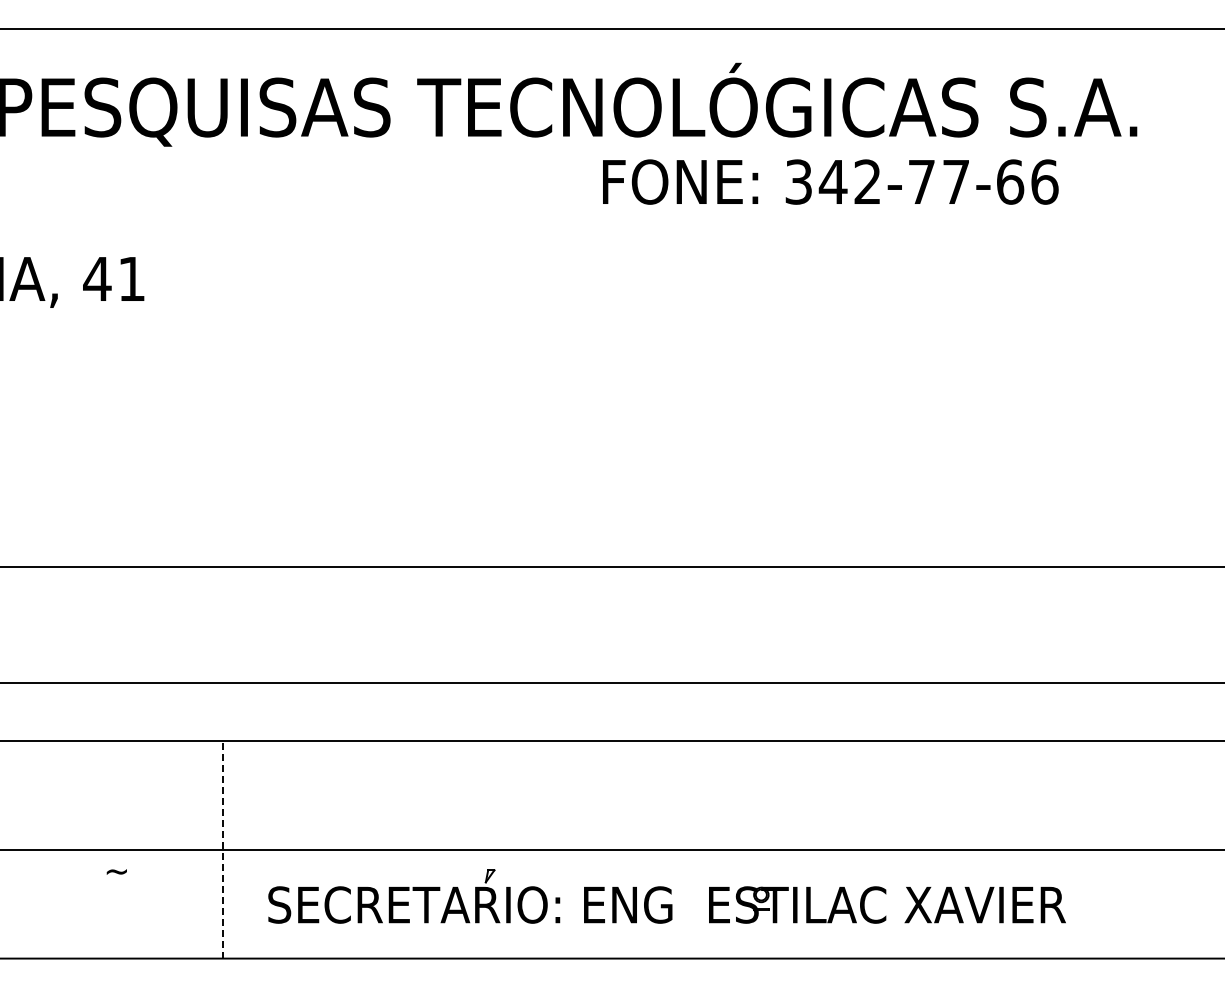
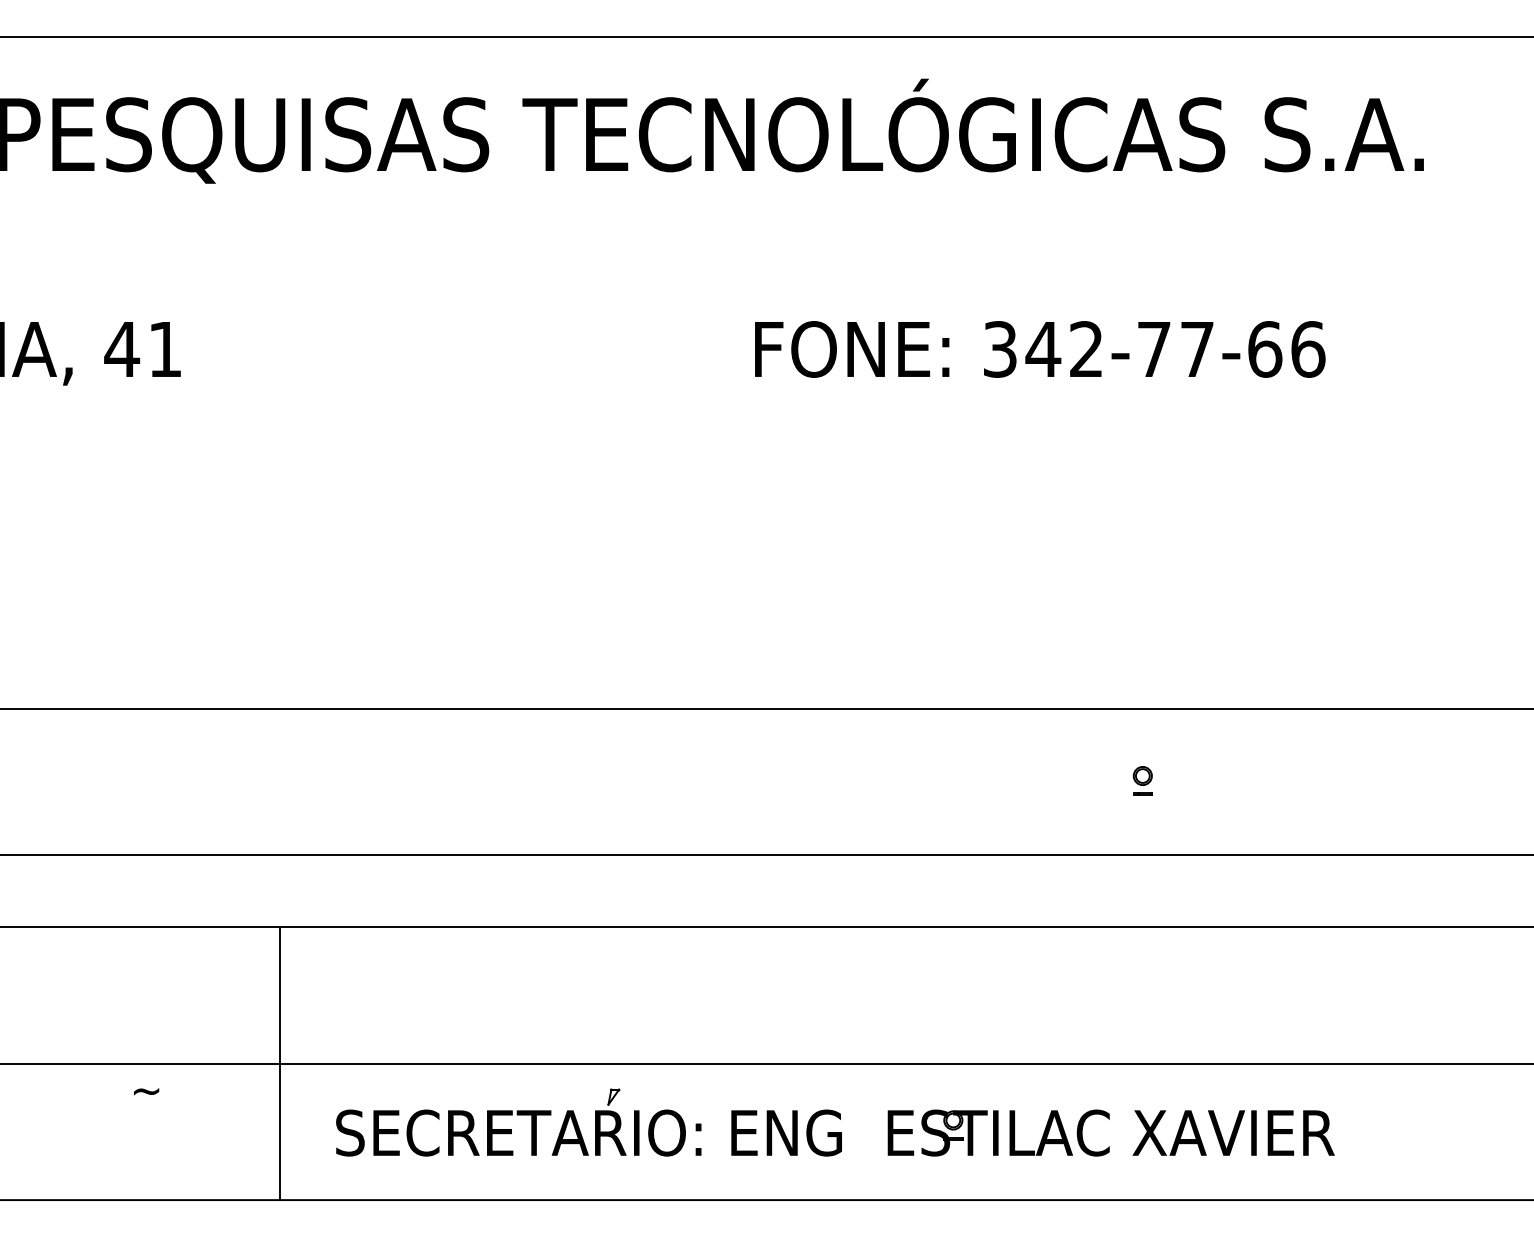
text: (830, 181) -> (1039, 348), moved
part: (912, 623) -> (1142, 780), added
line: (223, 849) -> (280, 1063), dashed -> solid

